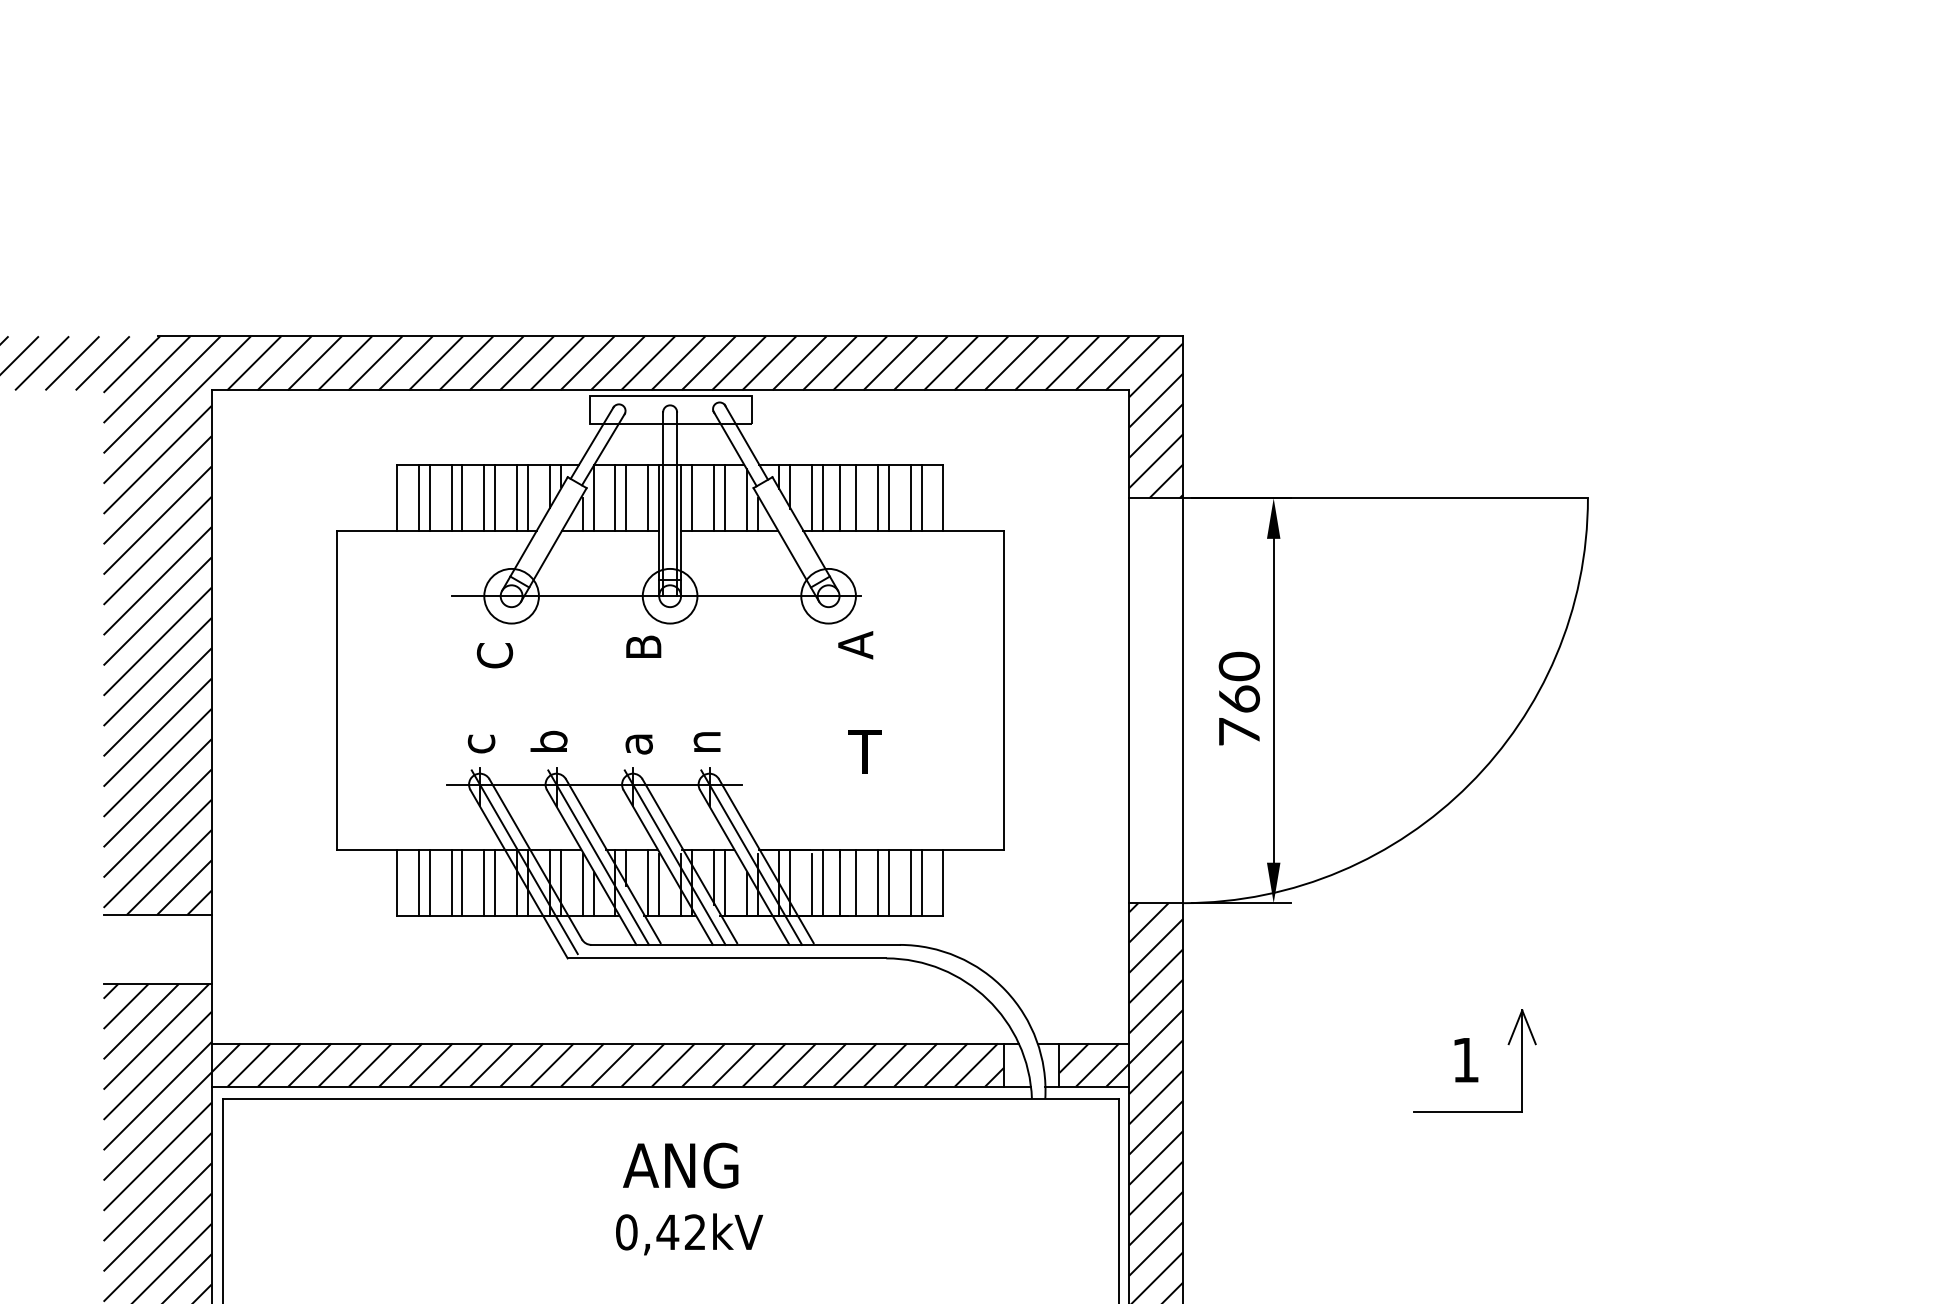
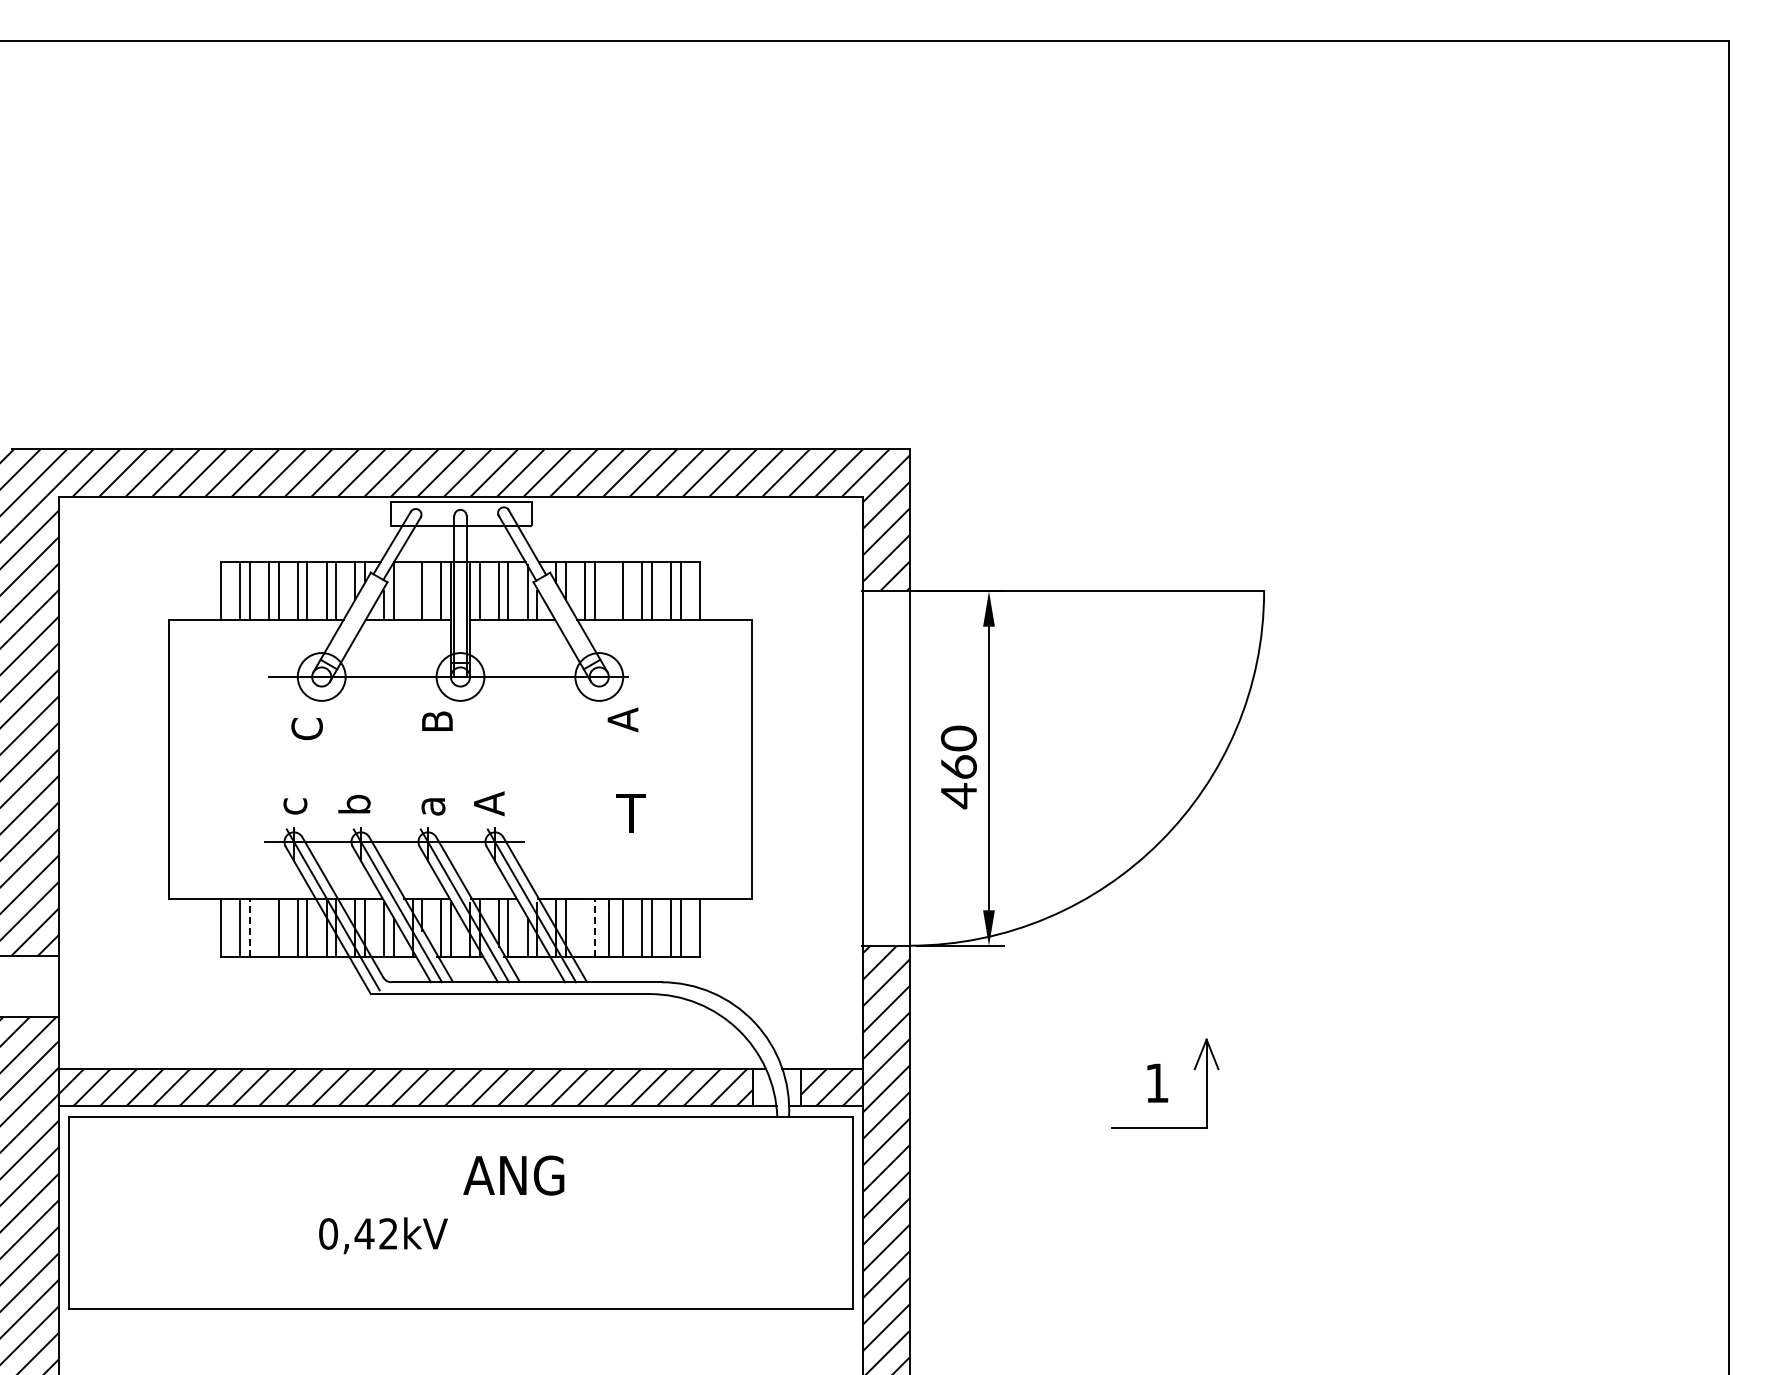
line: (615, 497) -> (412, 590), removed
line: (839, 497) -> (608, 590), removed
text: (1238, 732) -> (958, 796), 760 -> 460
text: (703, 740) -> (489, 803), n -> A
line: (451, 882) -> (269, 927), removed
line: (429, 883) -> (249, 928), solid -> dashed
line: (823, 883) -> (594, 928), solid -> dashed
line: (811, 884) -> (584, 929), removed
text: (680, 1165) -> (513, 1175), moved
text: (689, 1234) -> (383, 1235), moved

